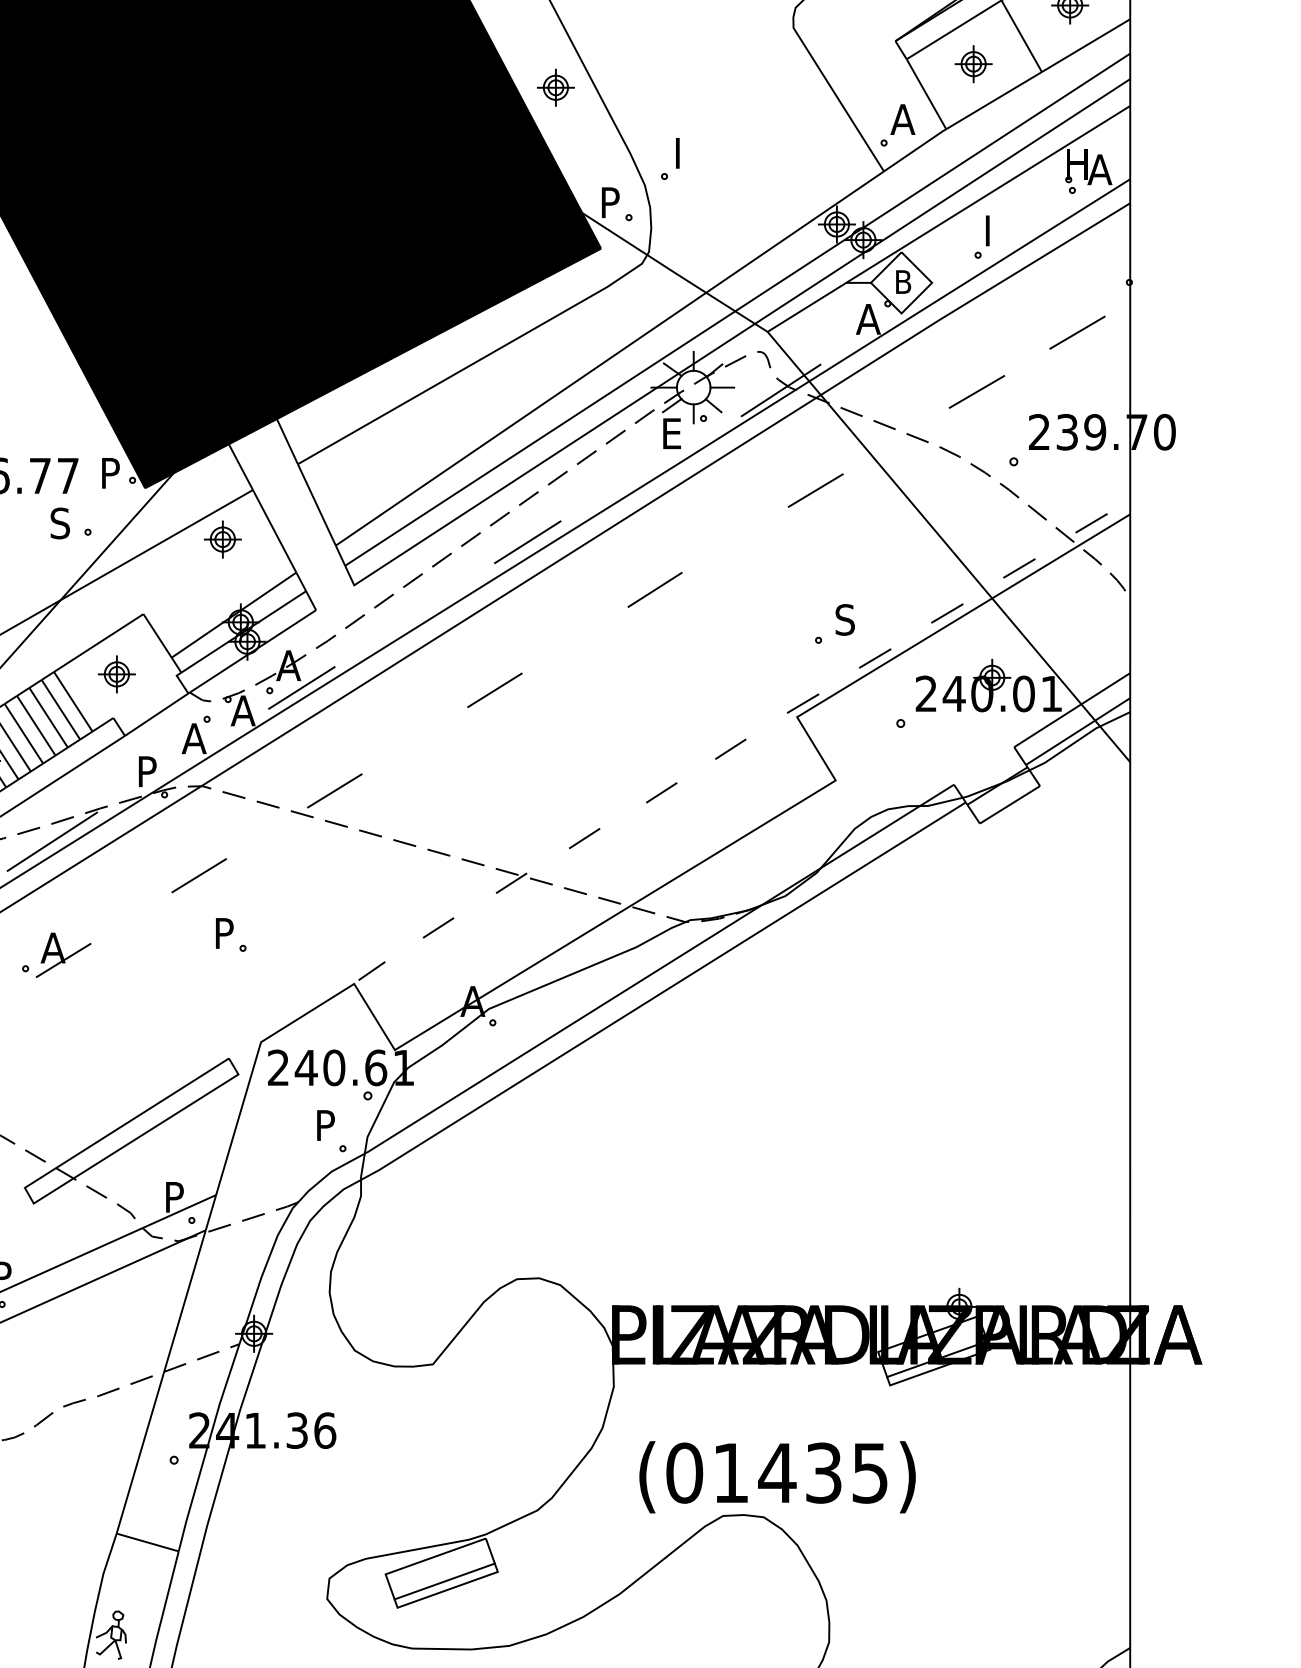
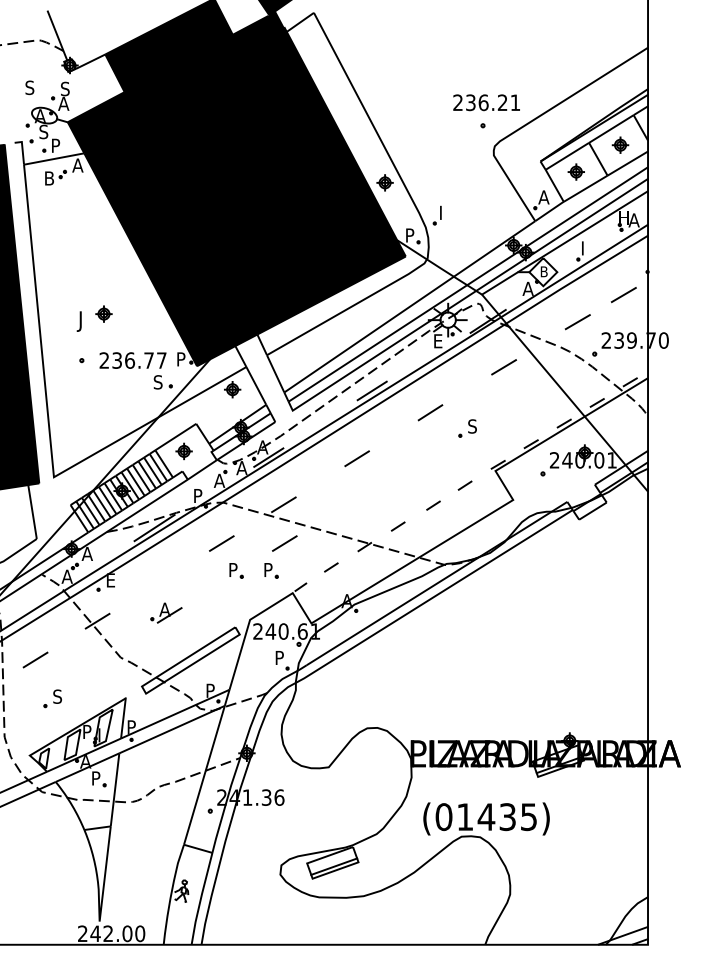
part: (834, 624) -> (467, 428), moved
line: (336, 875) -> (284, 543), added
part: (307, 934) -> (271, 570), added
part: (56, 954) -> (166, 612), moved

